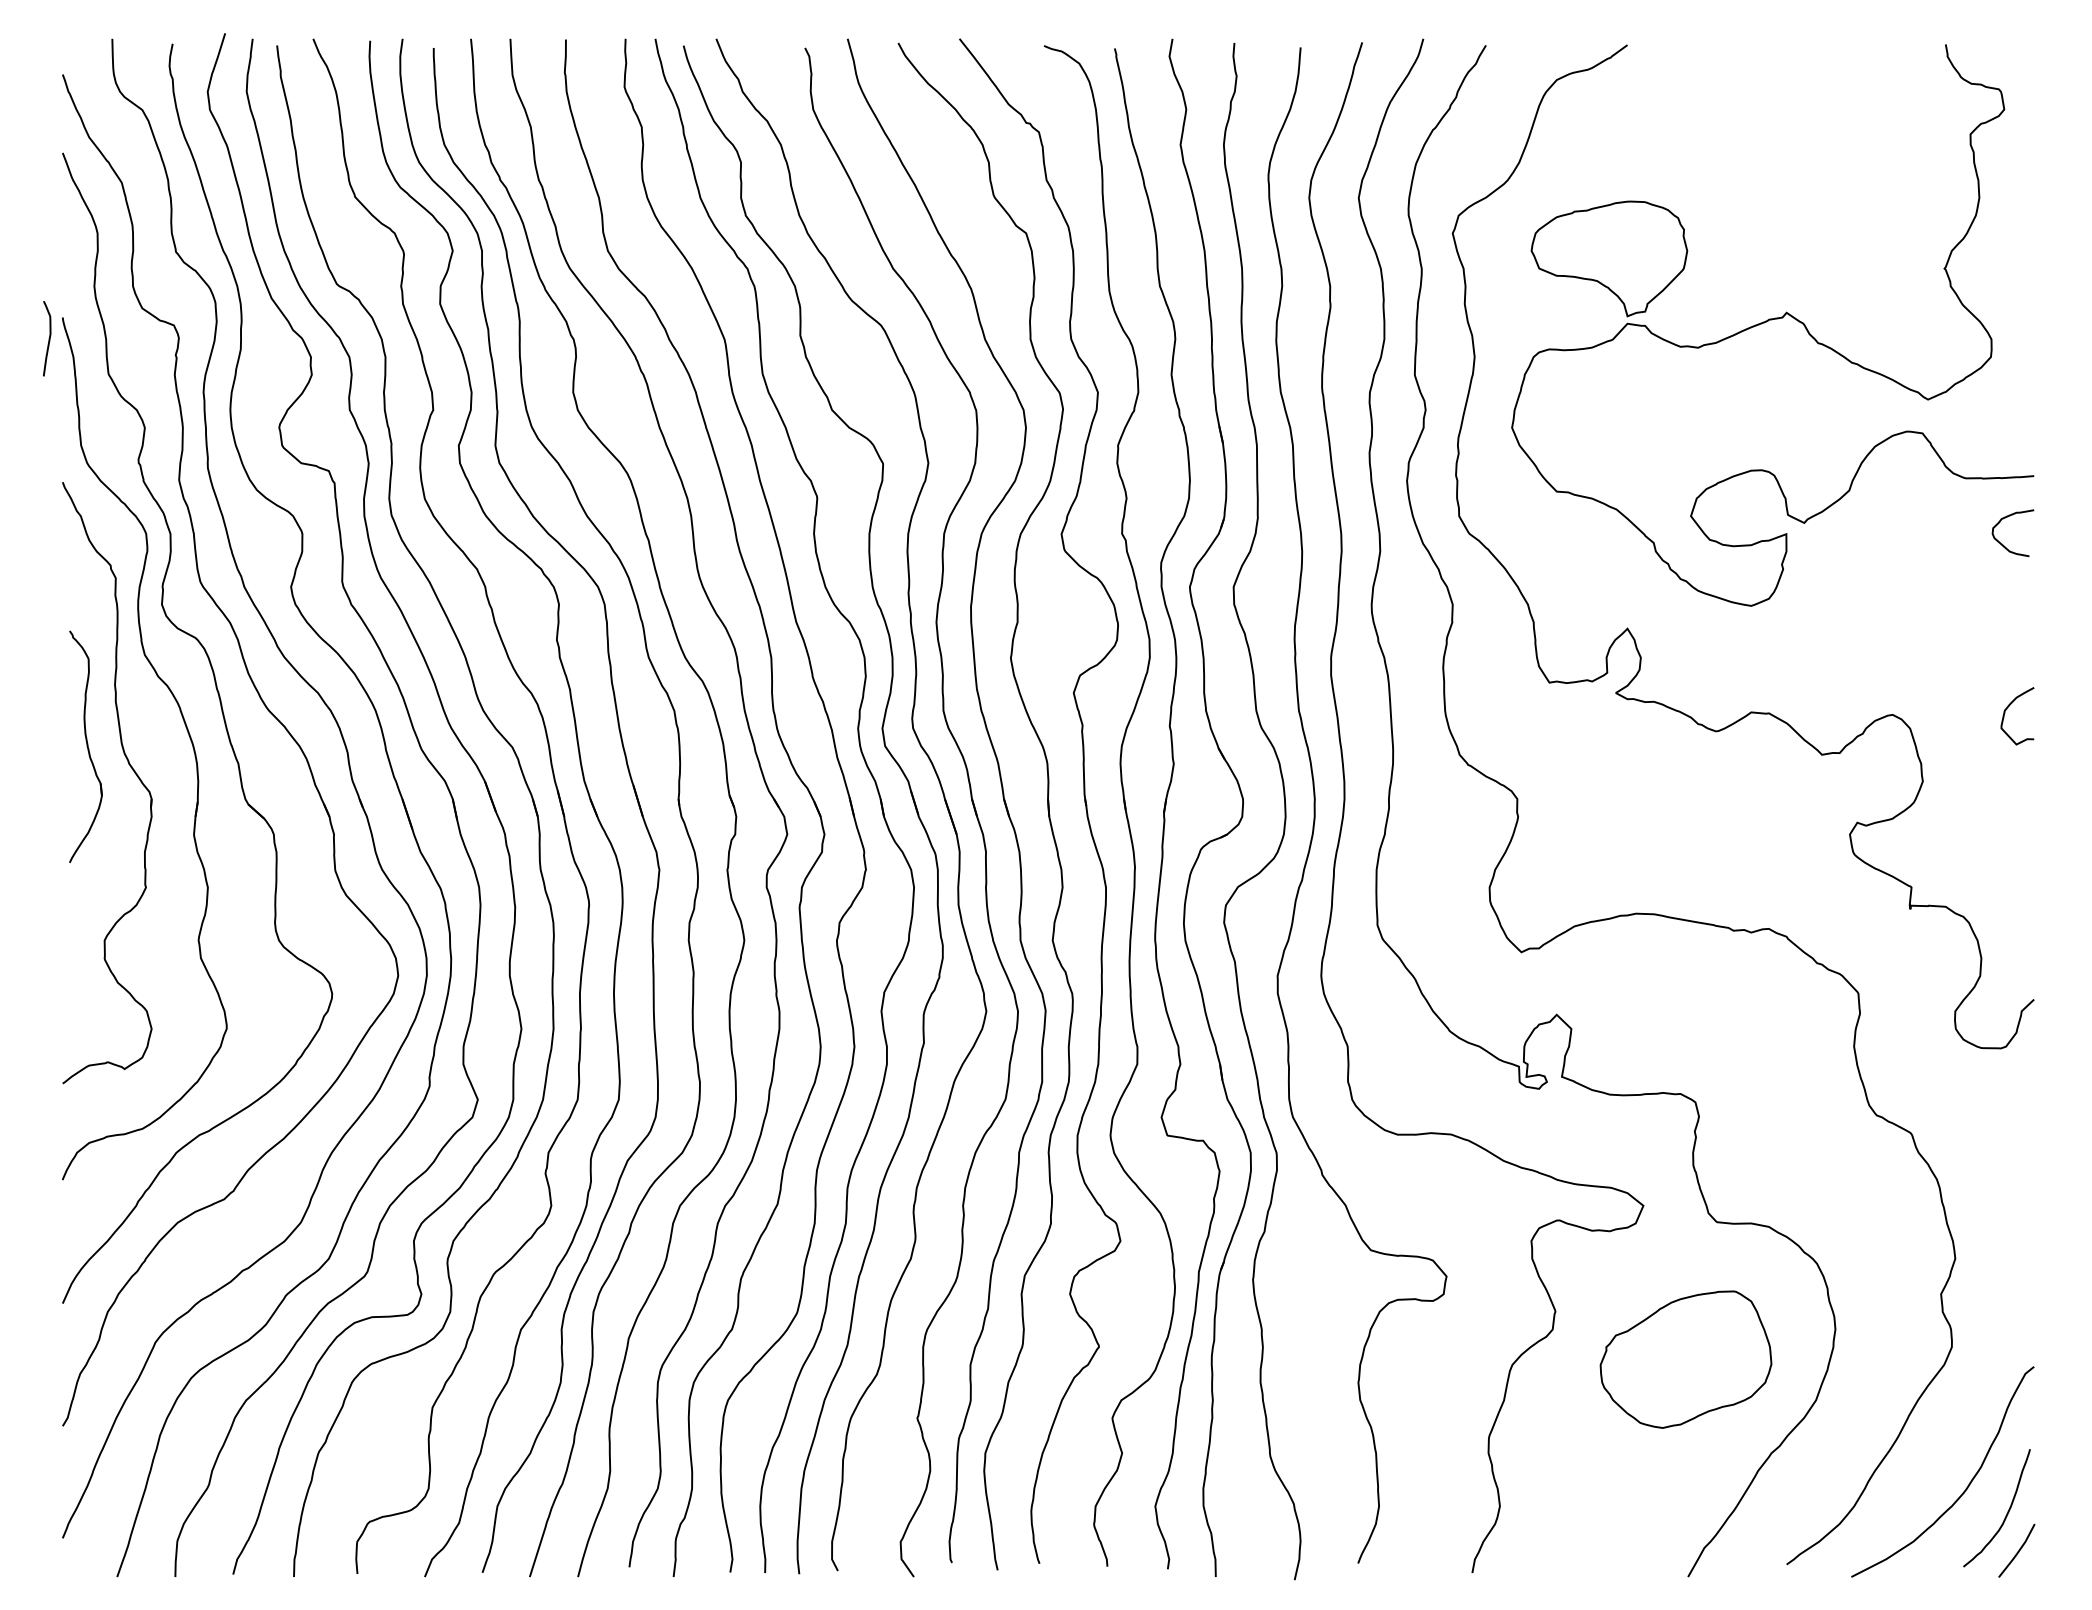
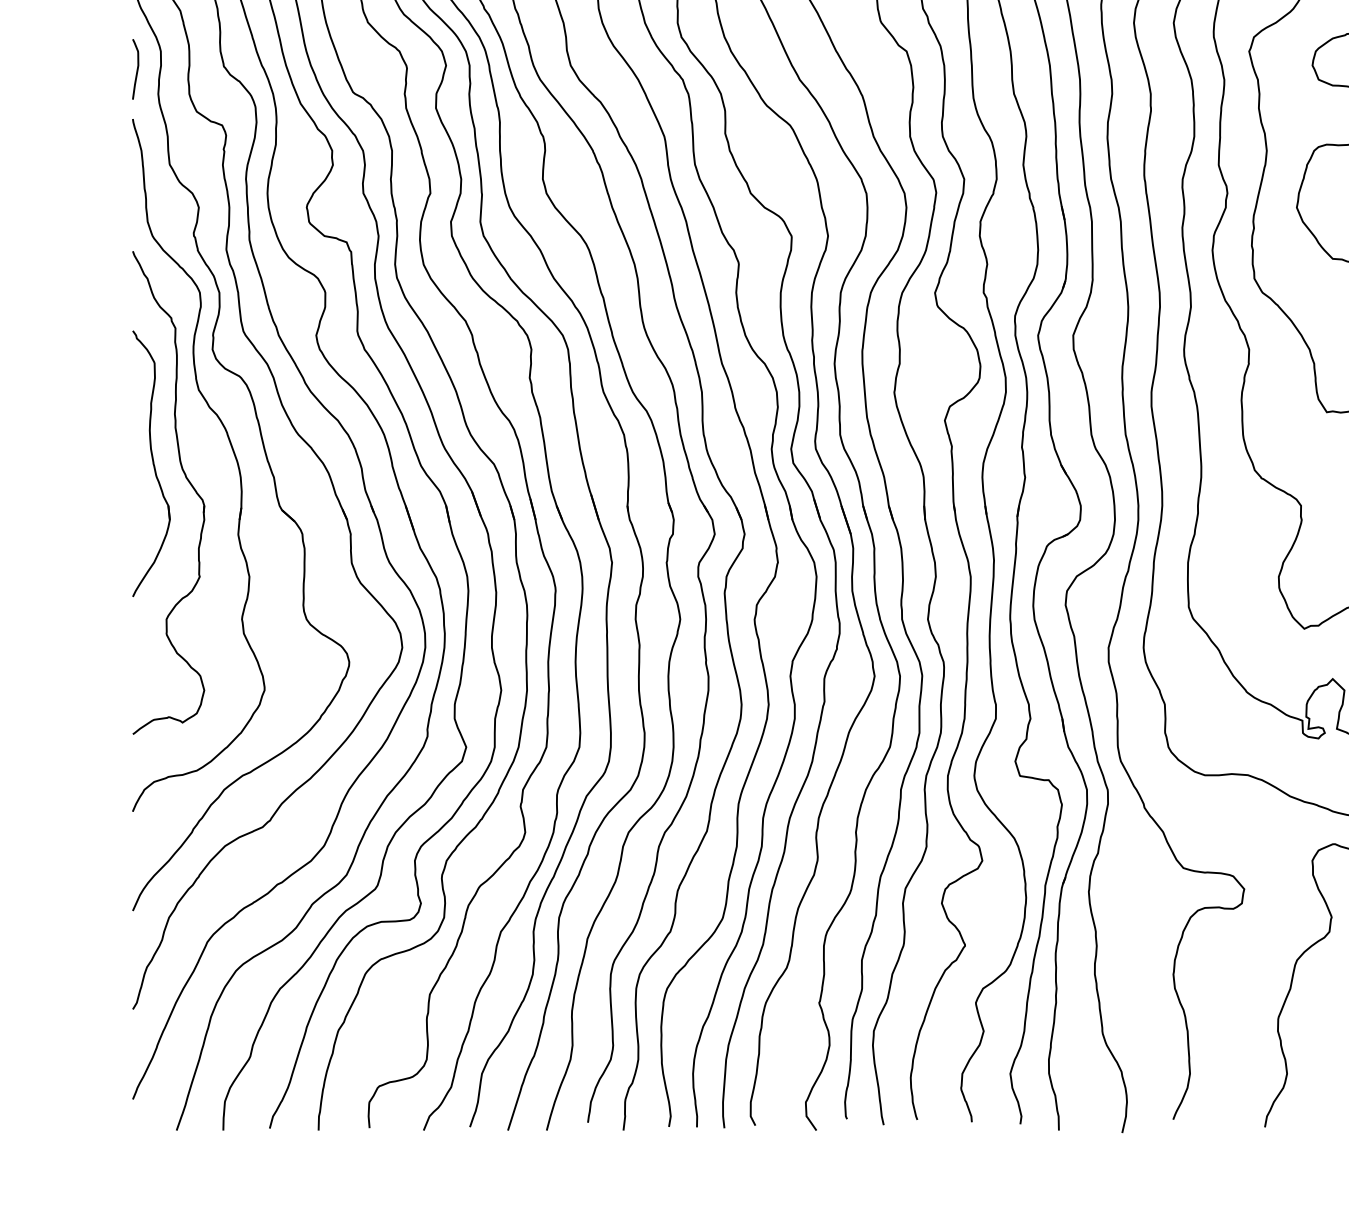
curve: (48, 338) -> (136, 69), moved
part: (85, 746) -> (151, 463), size x1.43

